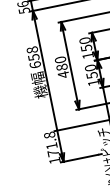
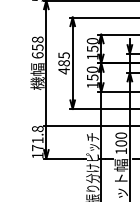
text: (59, 60) -> (63, 55), 480 -> 485

